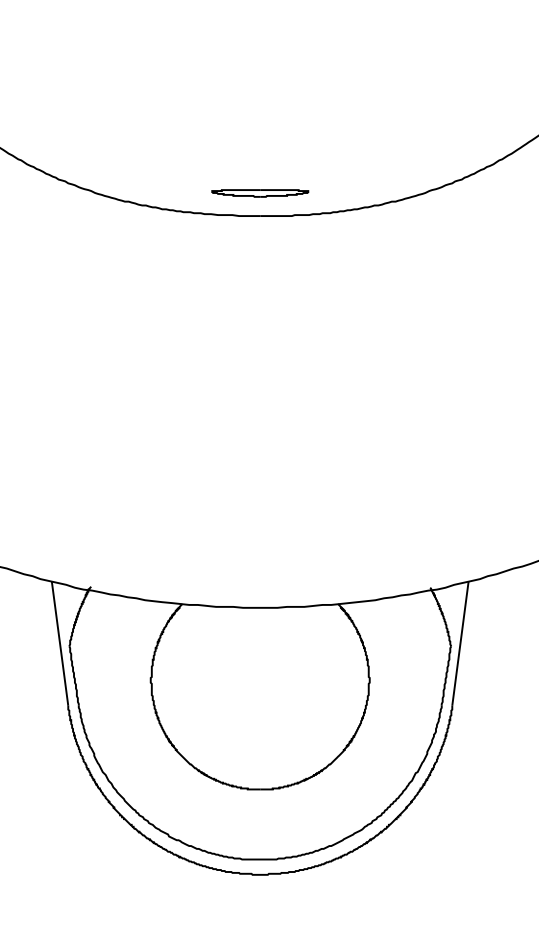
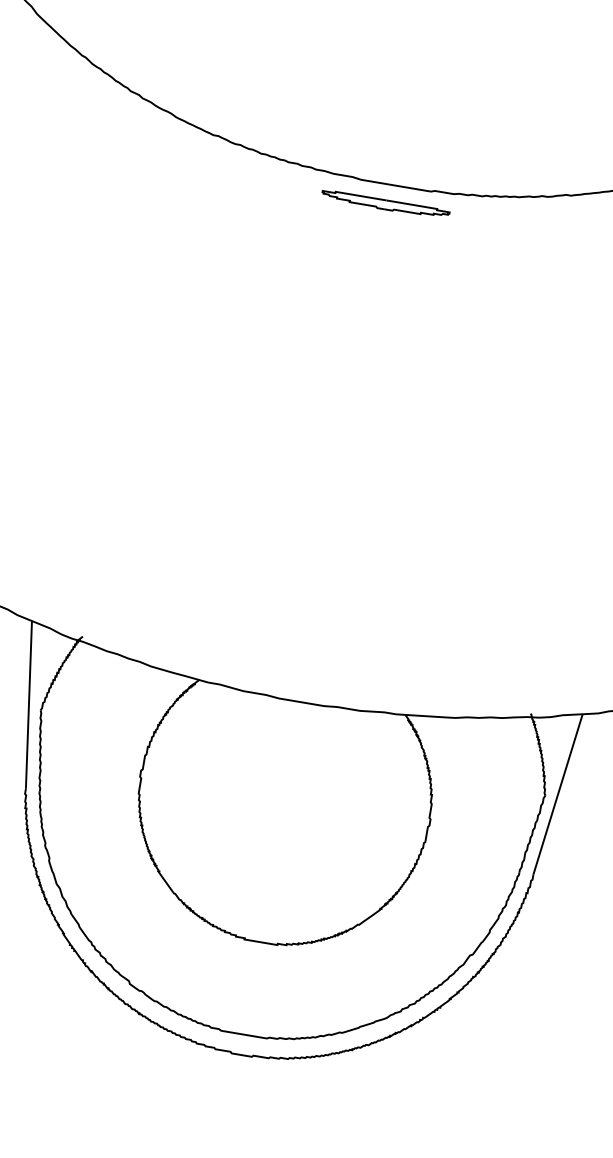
part: (260, 193) -> (385, 204), moved

